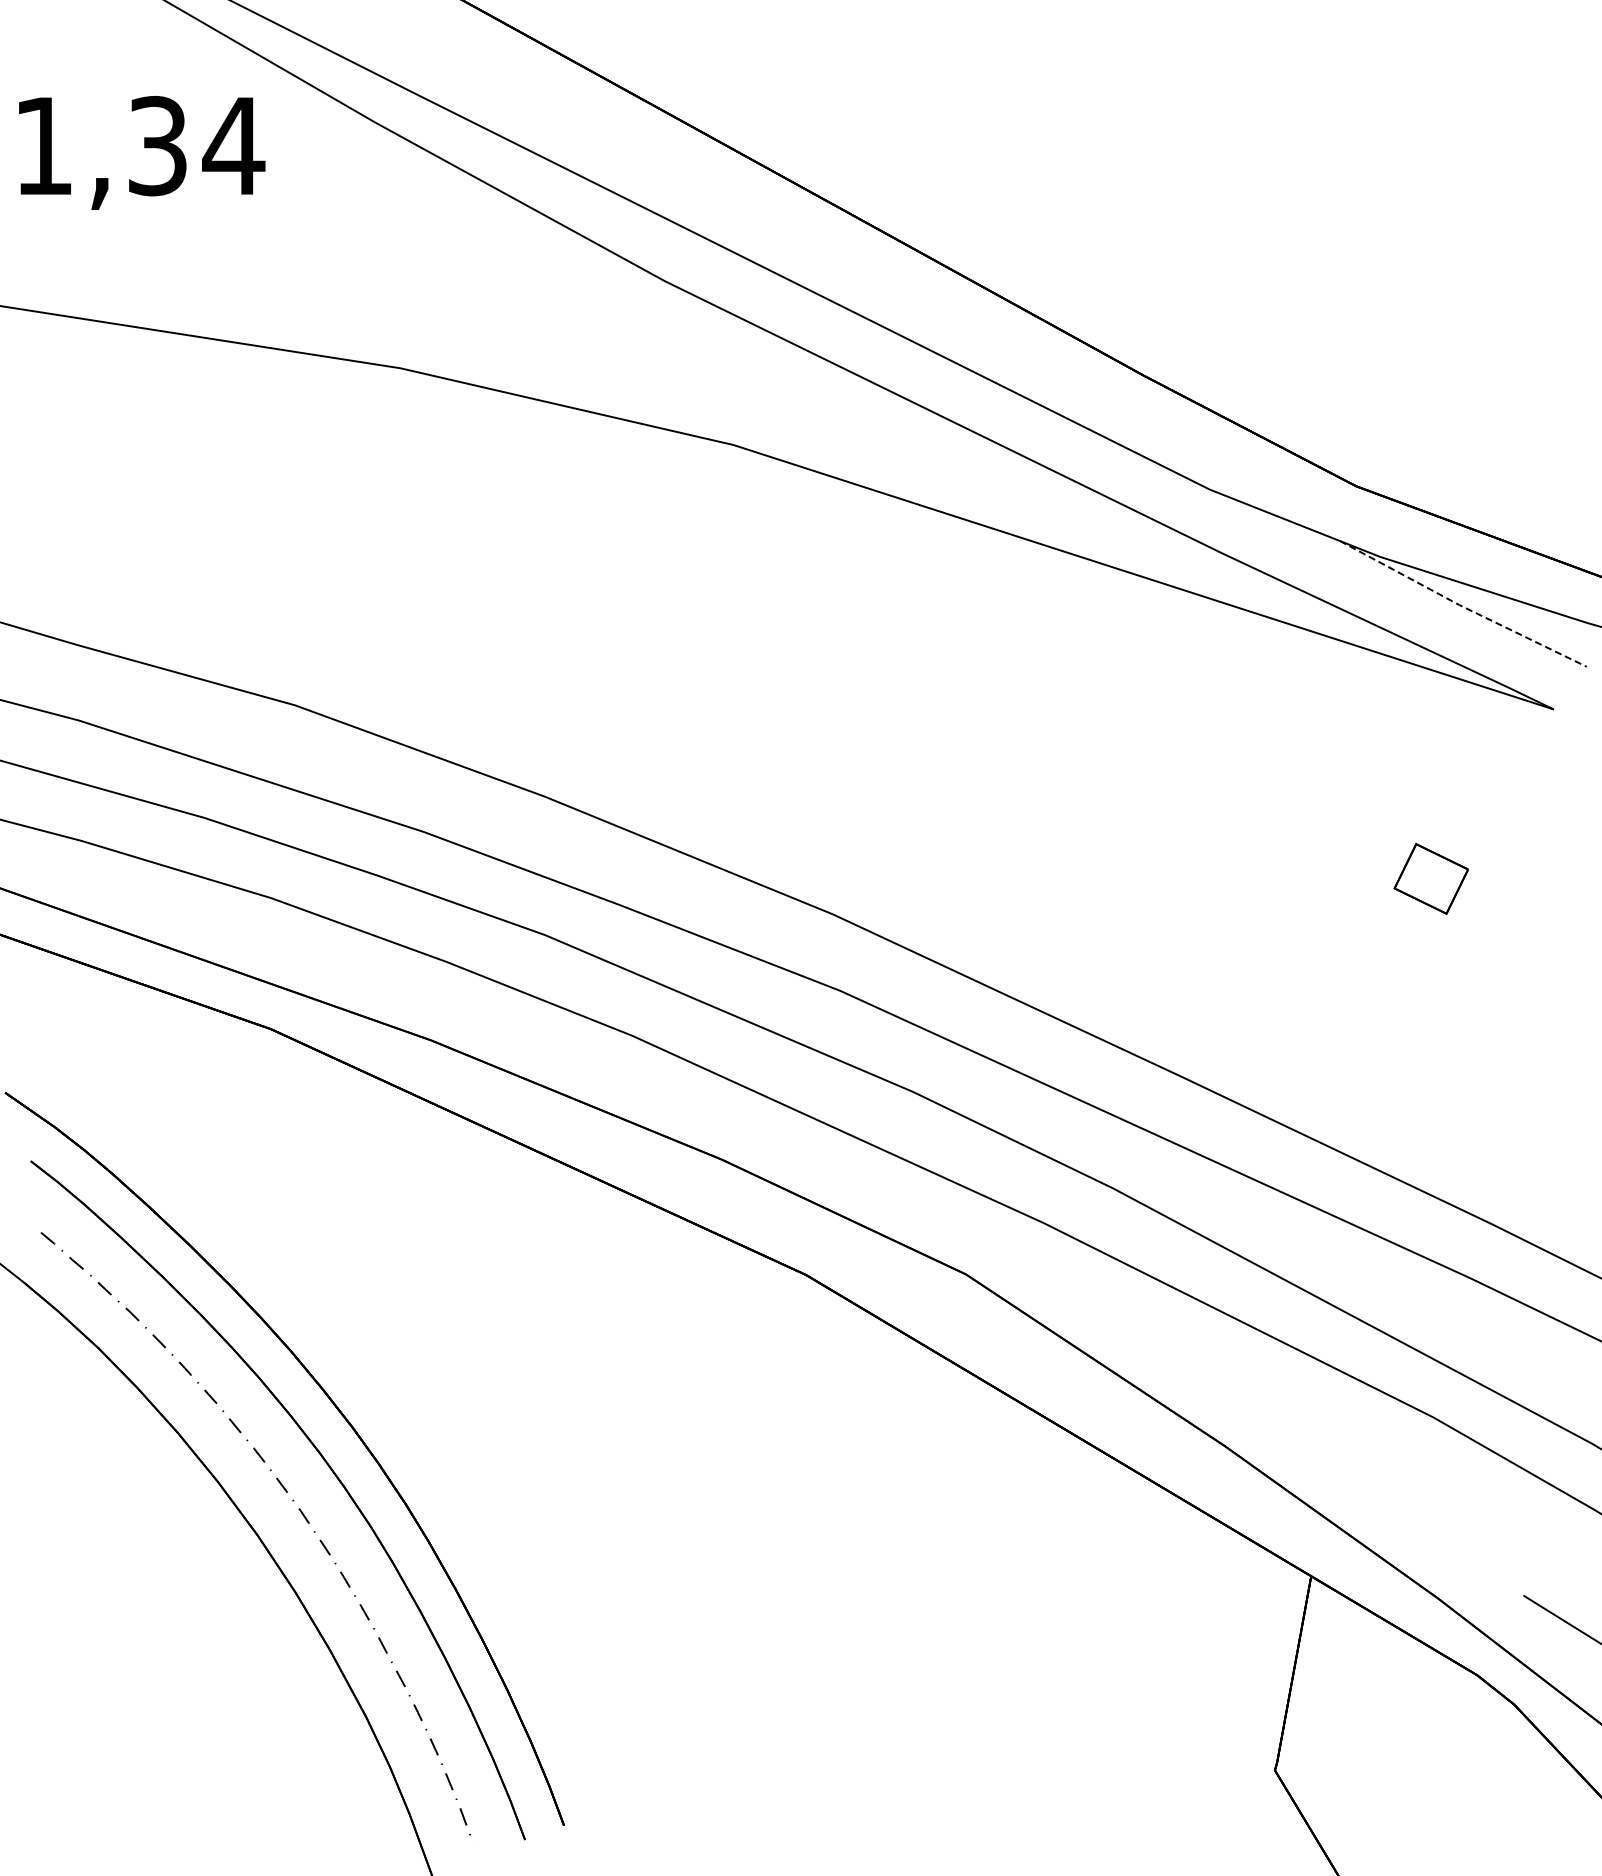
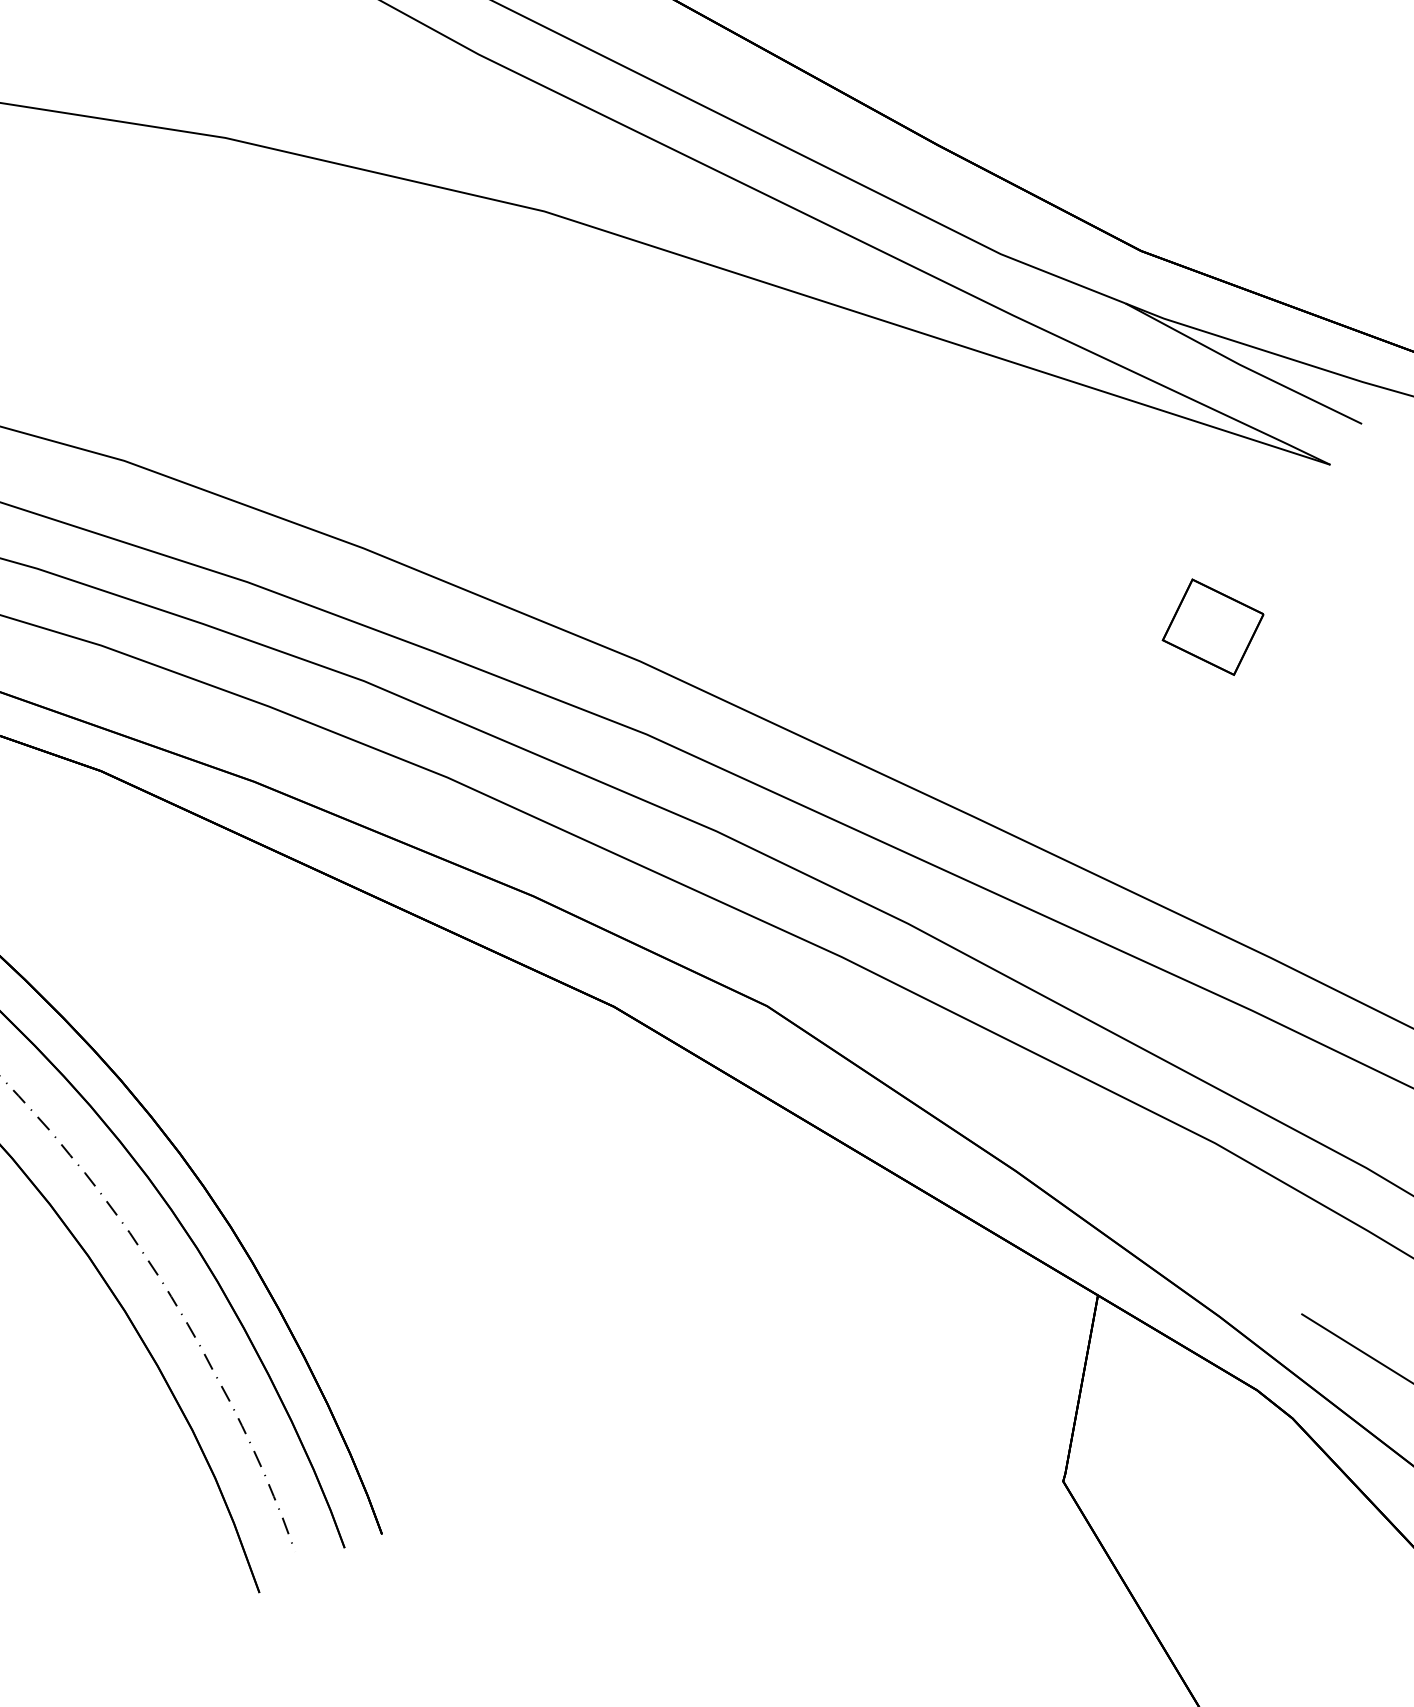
line: (1461, 606) -> (1241, 366), dashed -> solid
part: (1430, 878) -> (1212, 626), size x1.43

